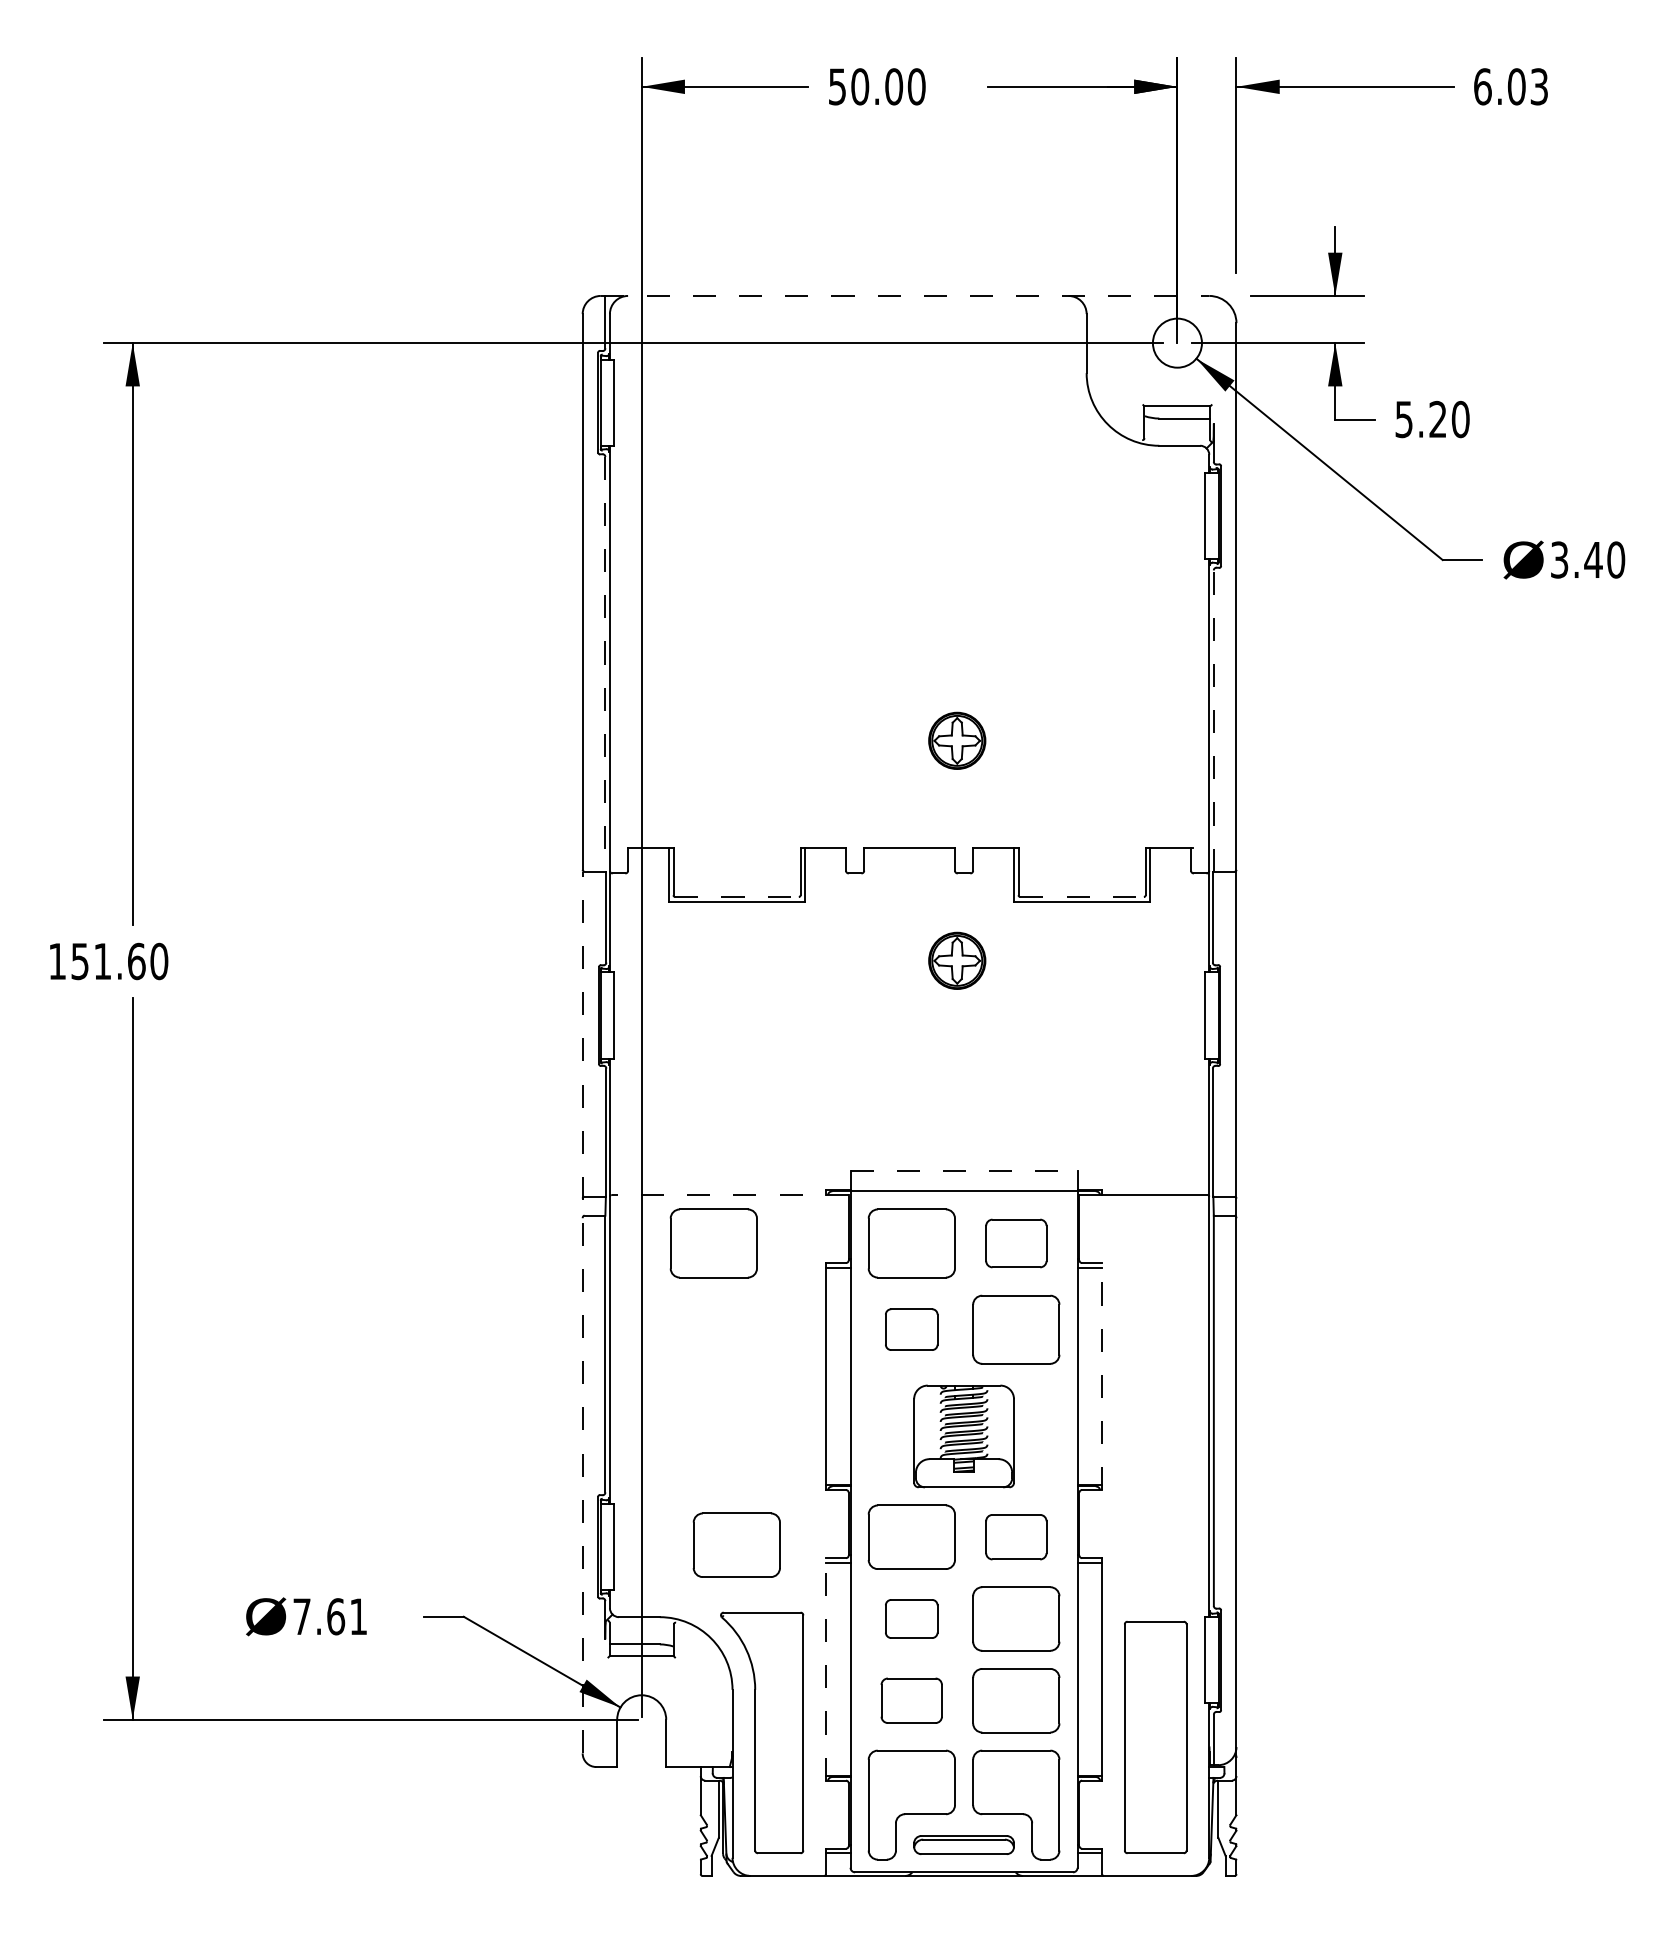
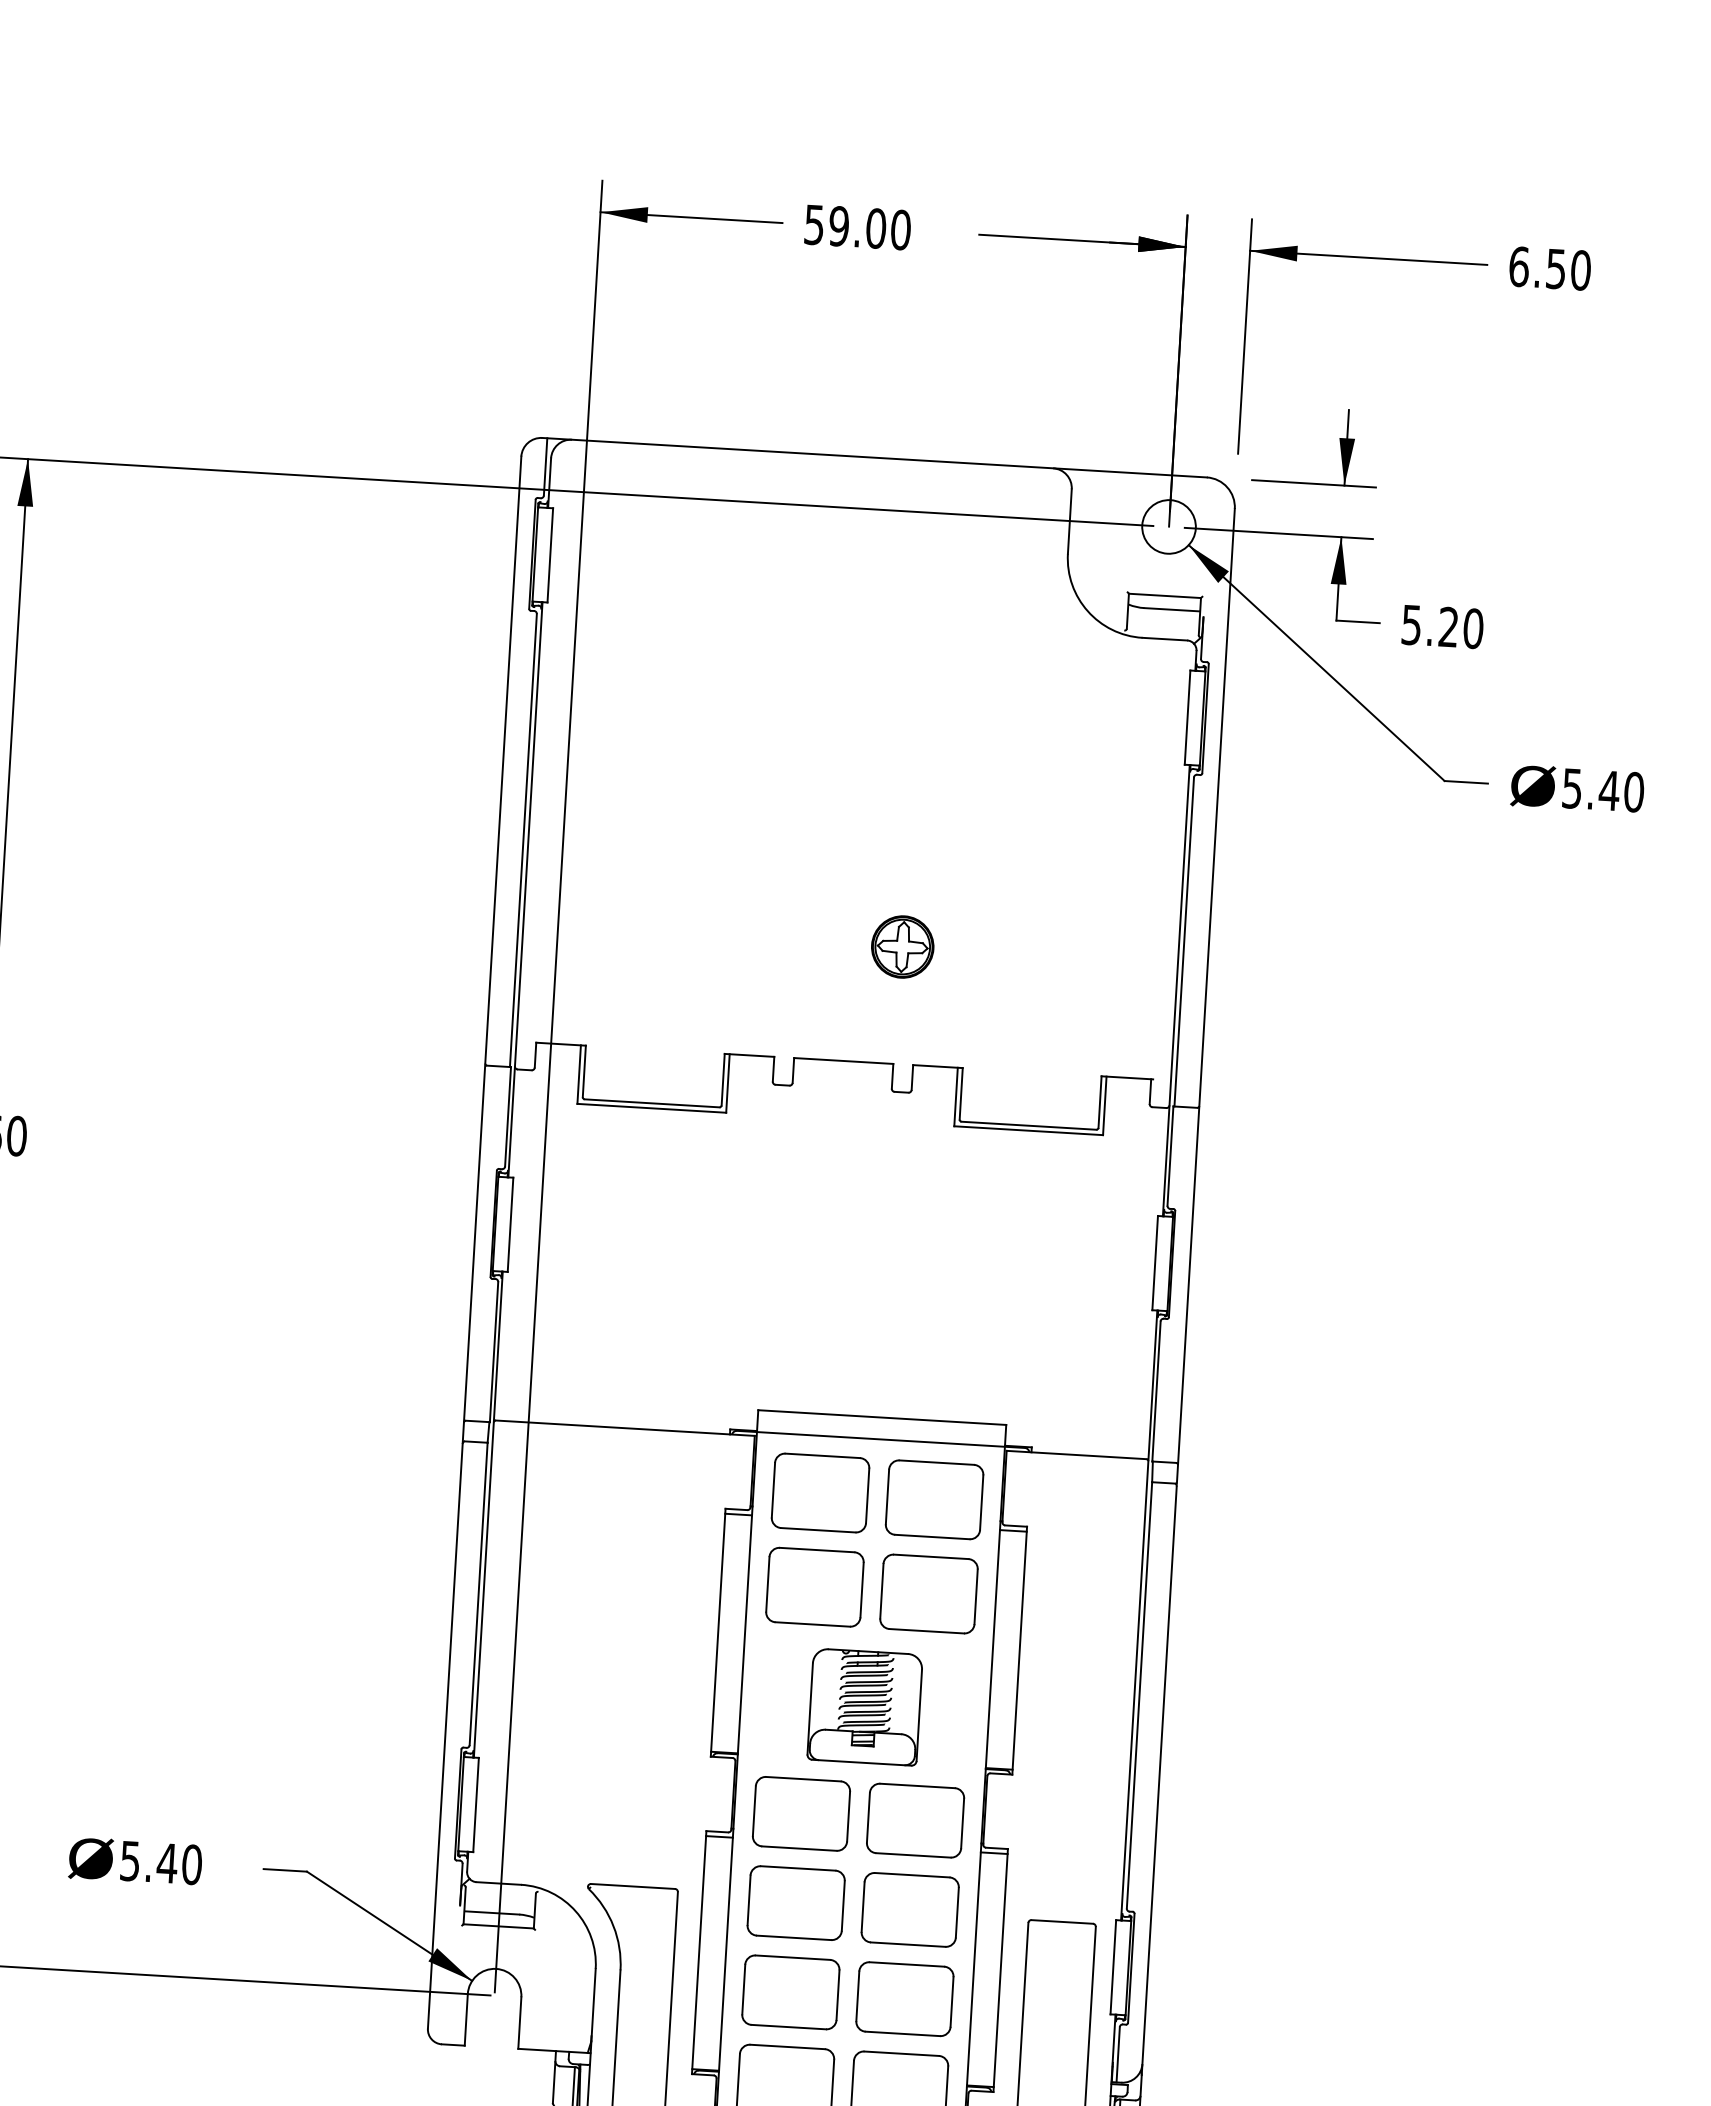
text: (860, 86) -> (839, 226), 50.00 -> 59.00
text: (1527, 86) -> (1568, 269), 6.03 -> 6.50
line: (905, 295) -> (875, 457), dashed -> solid
text: (1559, 559) -> (1572, 788), 3.40 -> 5.40
line: (605, 664) -> (523, 840), dashed -> solid
line: (1213, 721) -> (1183, 942), dashed -> solid
line: (737, 897) -> (652, 1103), dashed -> solid
line: (1082, 897) -> (1029, 1126), dashed -> solid
part: (957, 960) -> (888, 1186), removed
line: (964, 1171) -> (882, 1417), dashed -> solid
line: (729, 1194) -> (624, 1427), dashed -> solid
part: (713, 1243) -> (603, 1480), removed
part: (1016, 1243) -> (934, 1499), size x1.43
line: (582, 1312) -> (456, 1547), dashed -> solid
part: (911, 1329) -> (814, 1586), size x1.67
line: (1102, 1376) -> (1020, 1650), dashed -> solid
part: (1016, 1536) -> (915, 1819), size x1.43
part: (736, 1544) -> (609, 1810), removed
text: (330, 1616) -> (161, 1862), 7.61 -> 5.40
part: (911, 1618) -> (795, 1902), size x1.67
line: (826, 1668) -> (699, 1951), dashed -> solid
part: (911, 1700) -> (790, 1992), size x1.43

